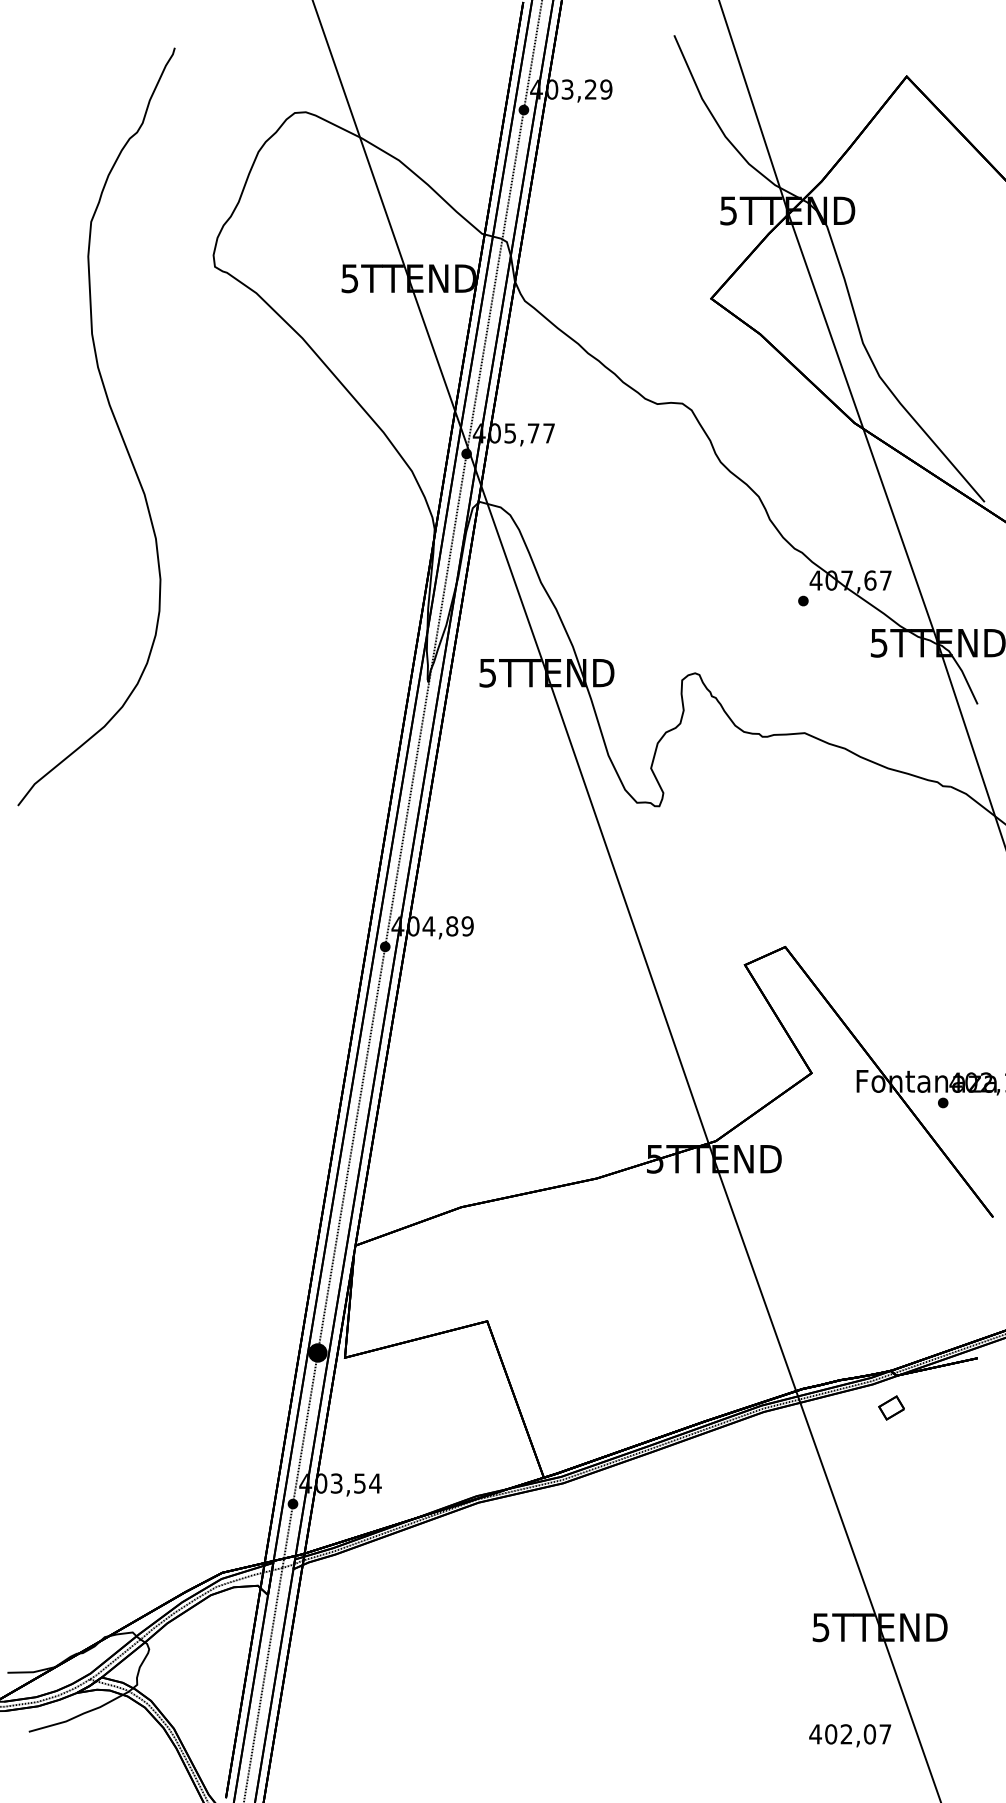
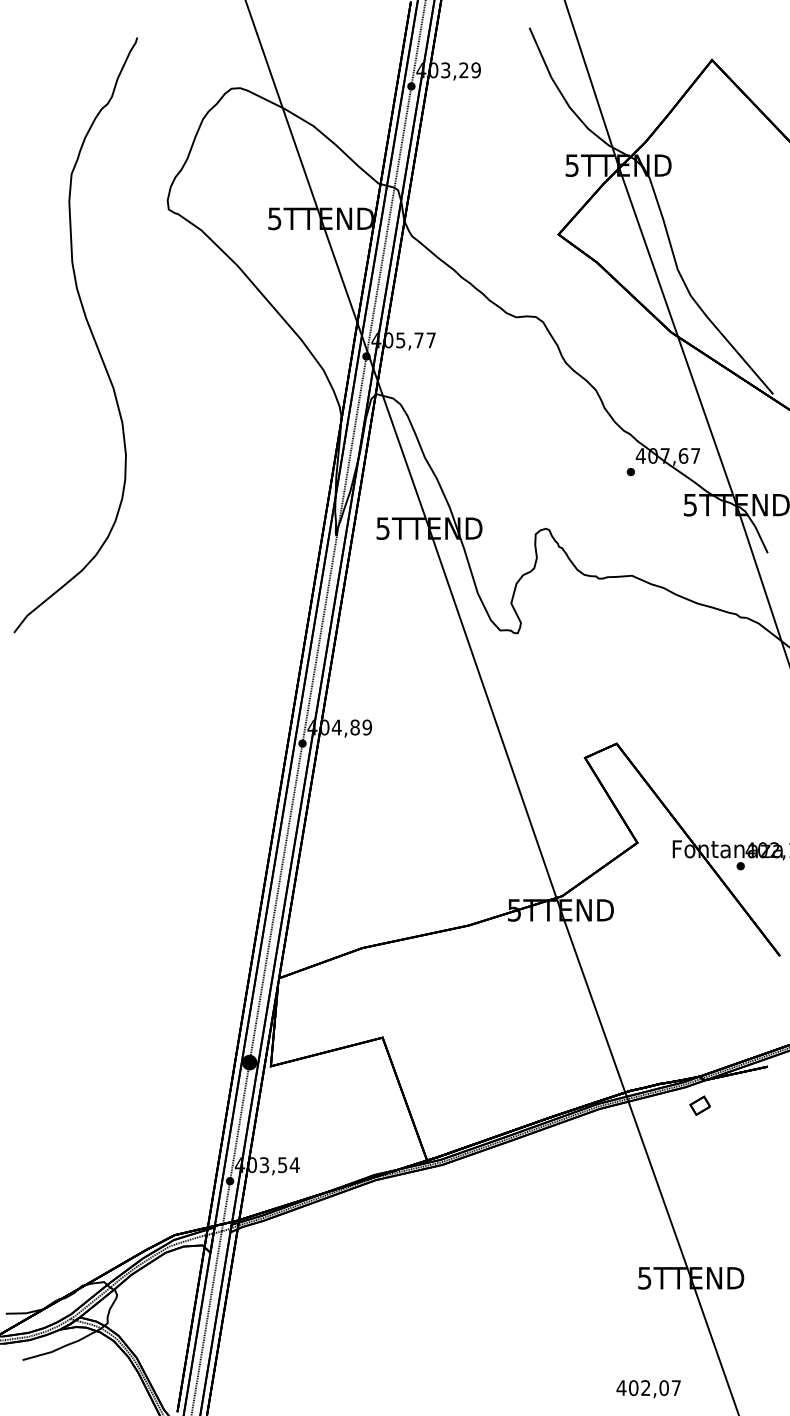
text: (849, 1736) -> (648, 1389), moved

